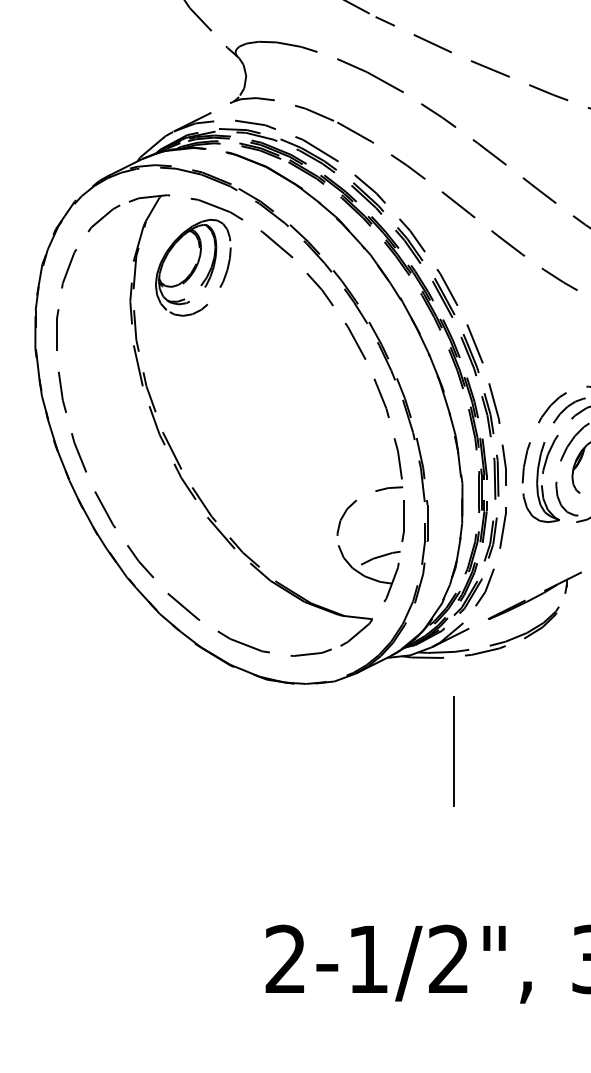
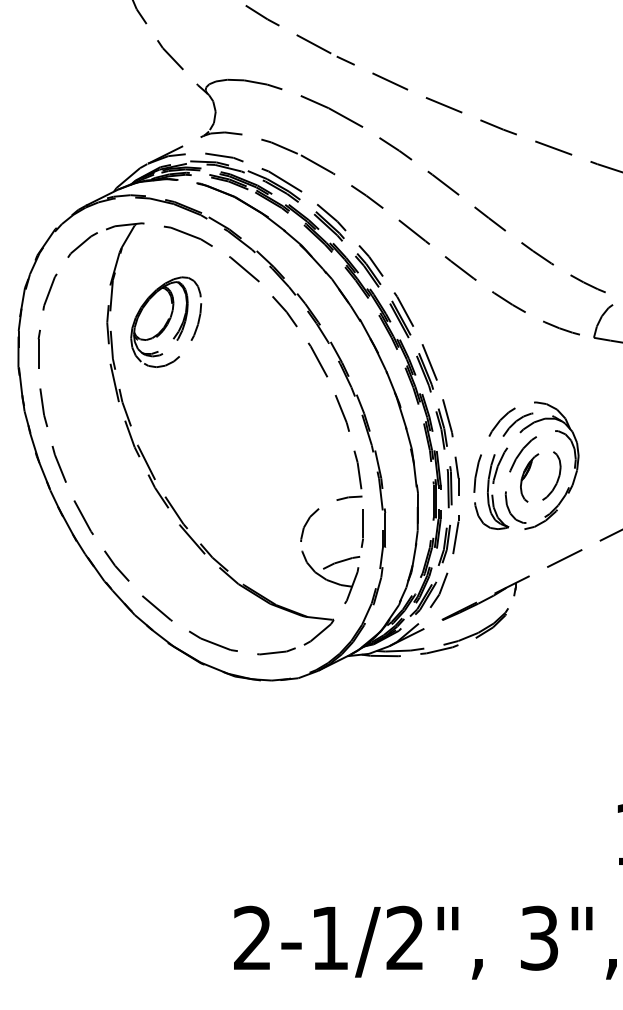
part: (193, 267) -> (166, 321), moved
line: (454, 751) -> (410, 743), removed

